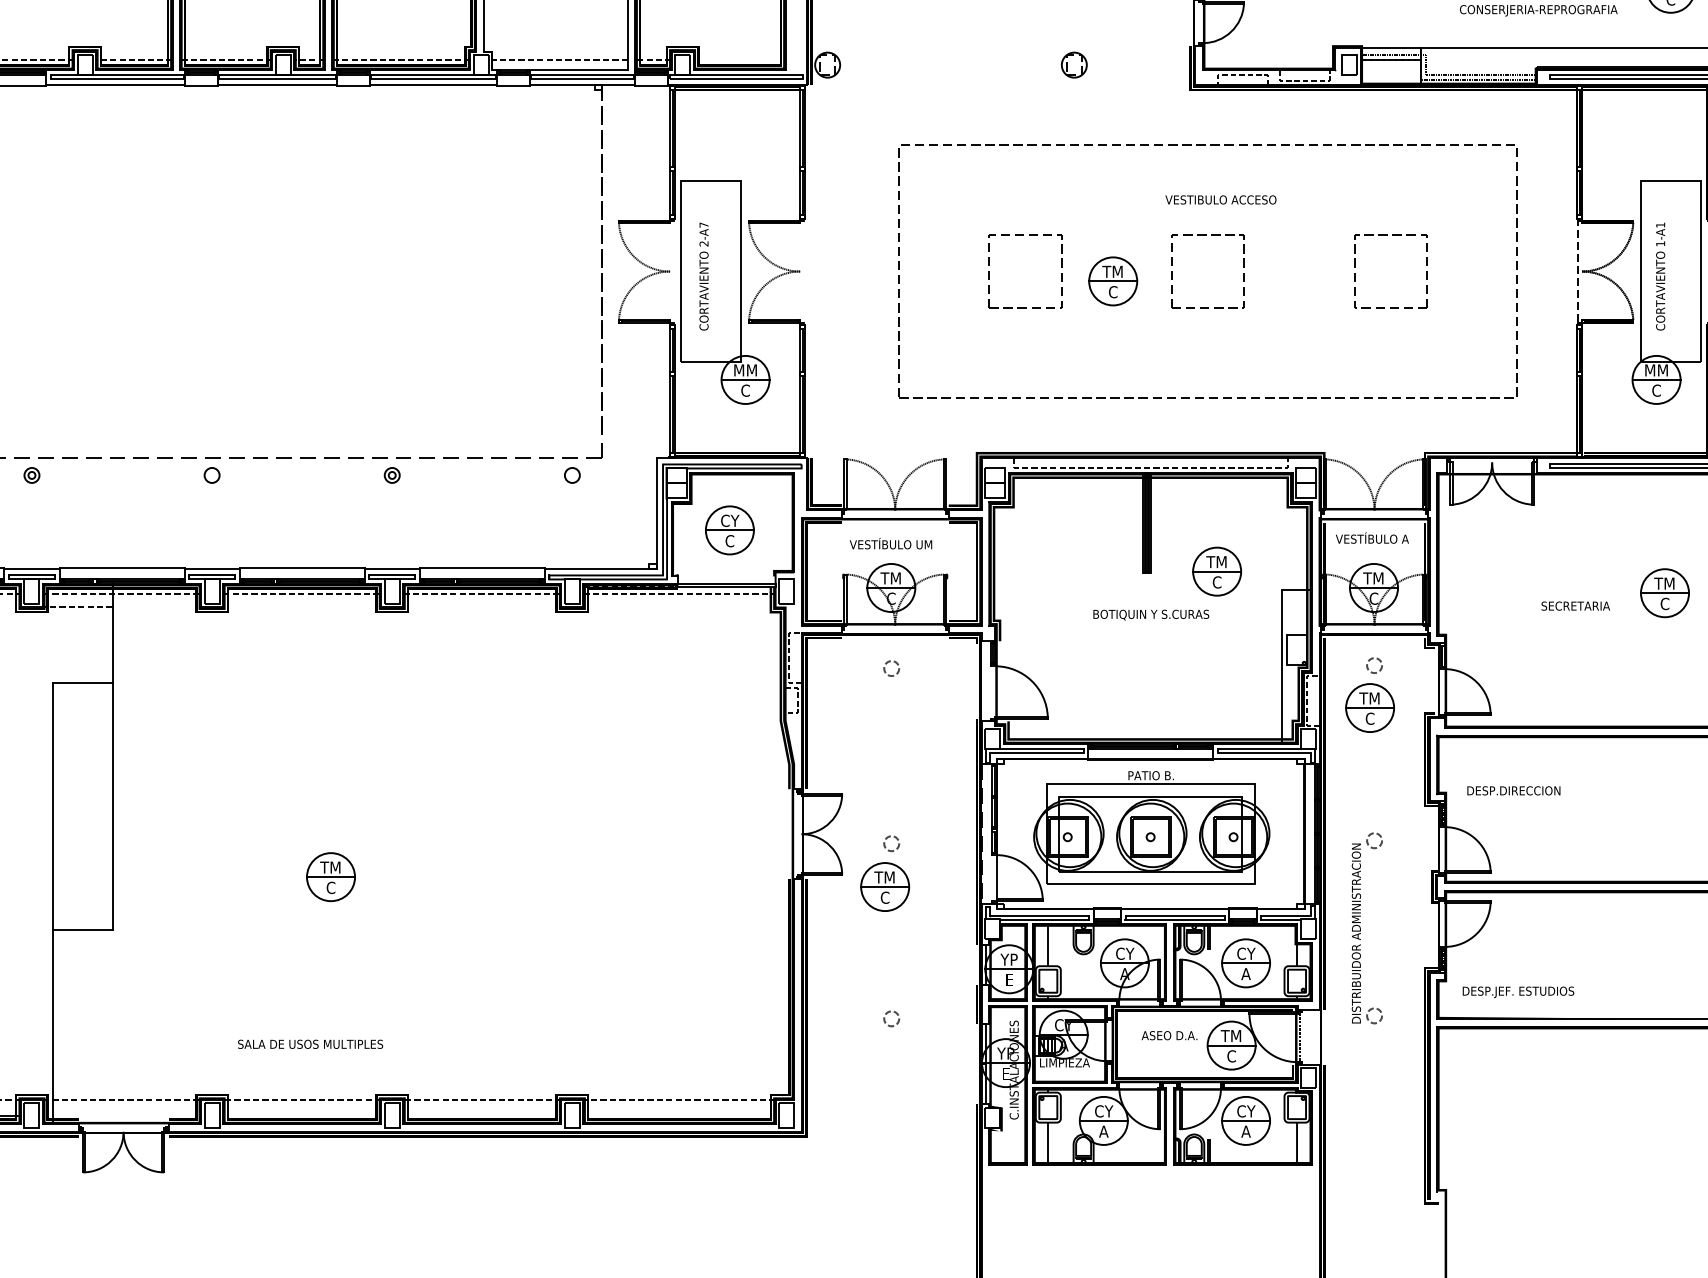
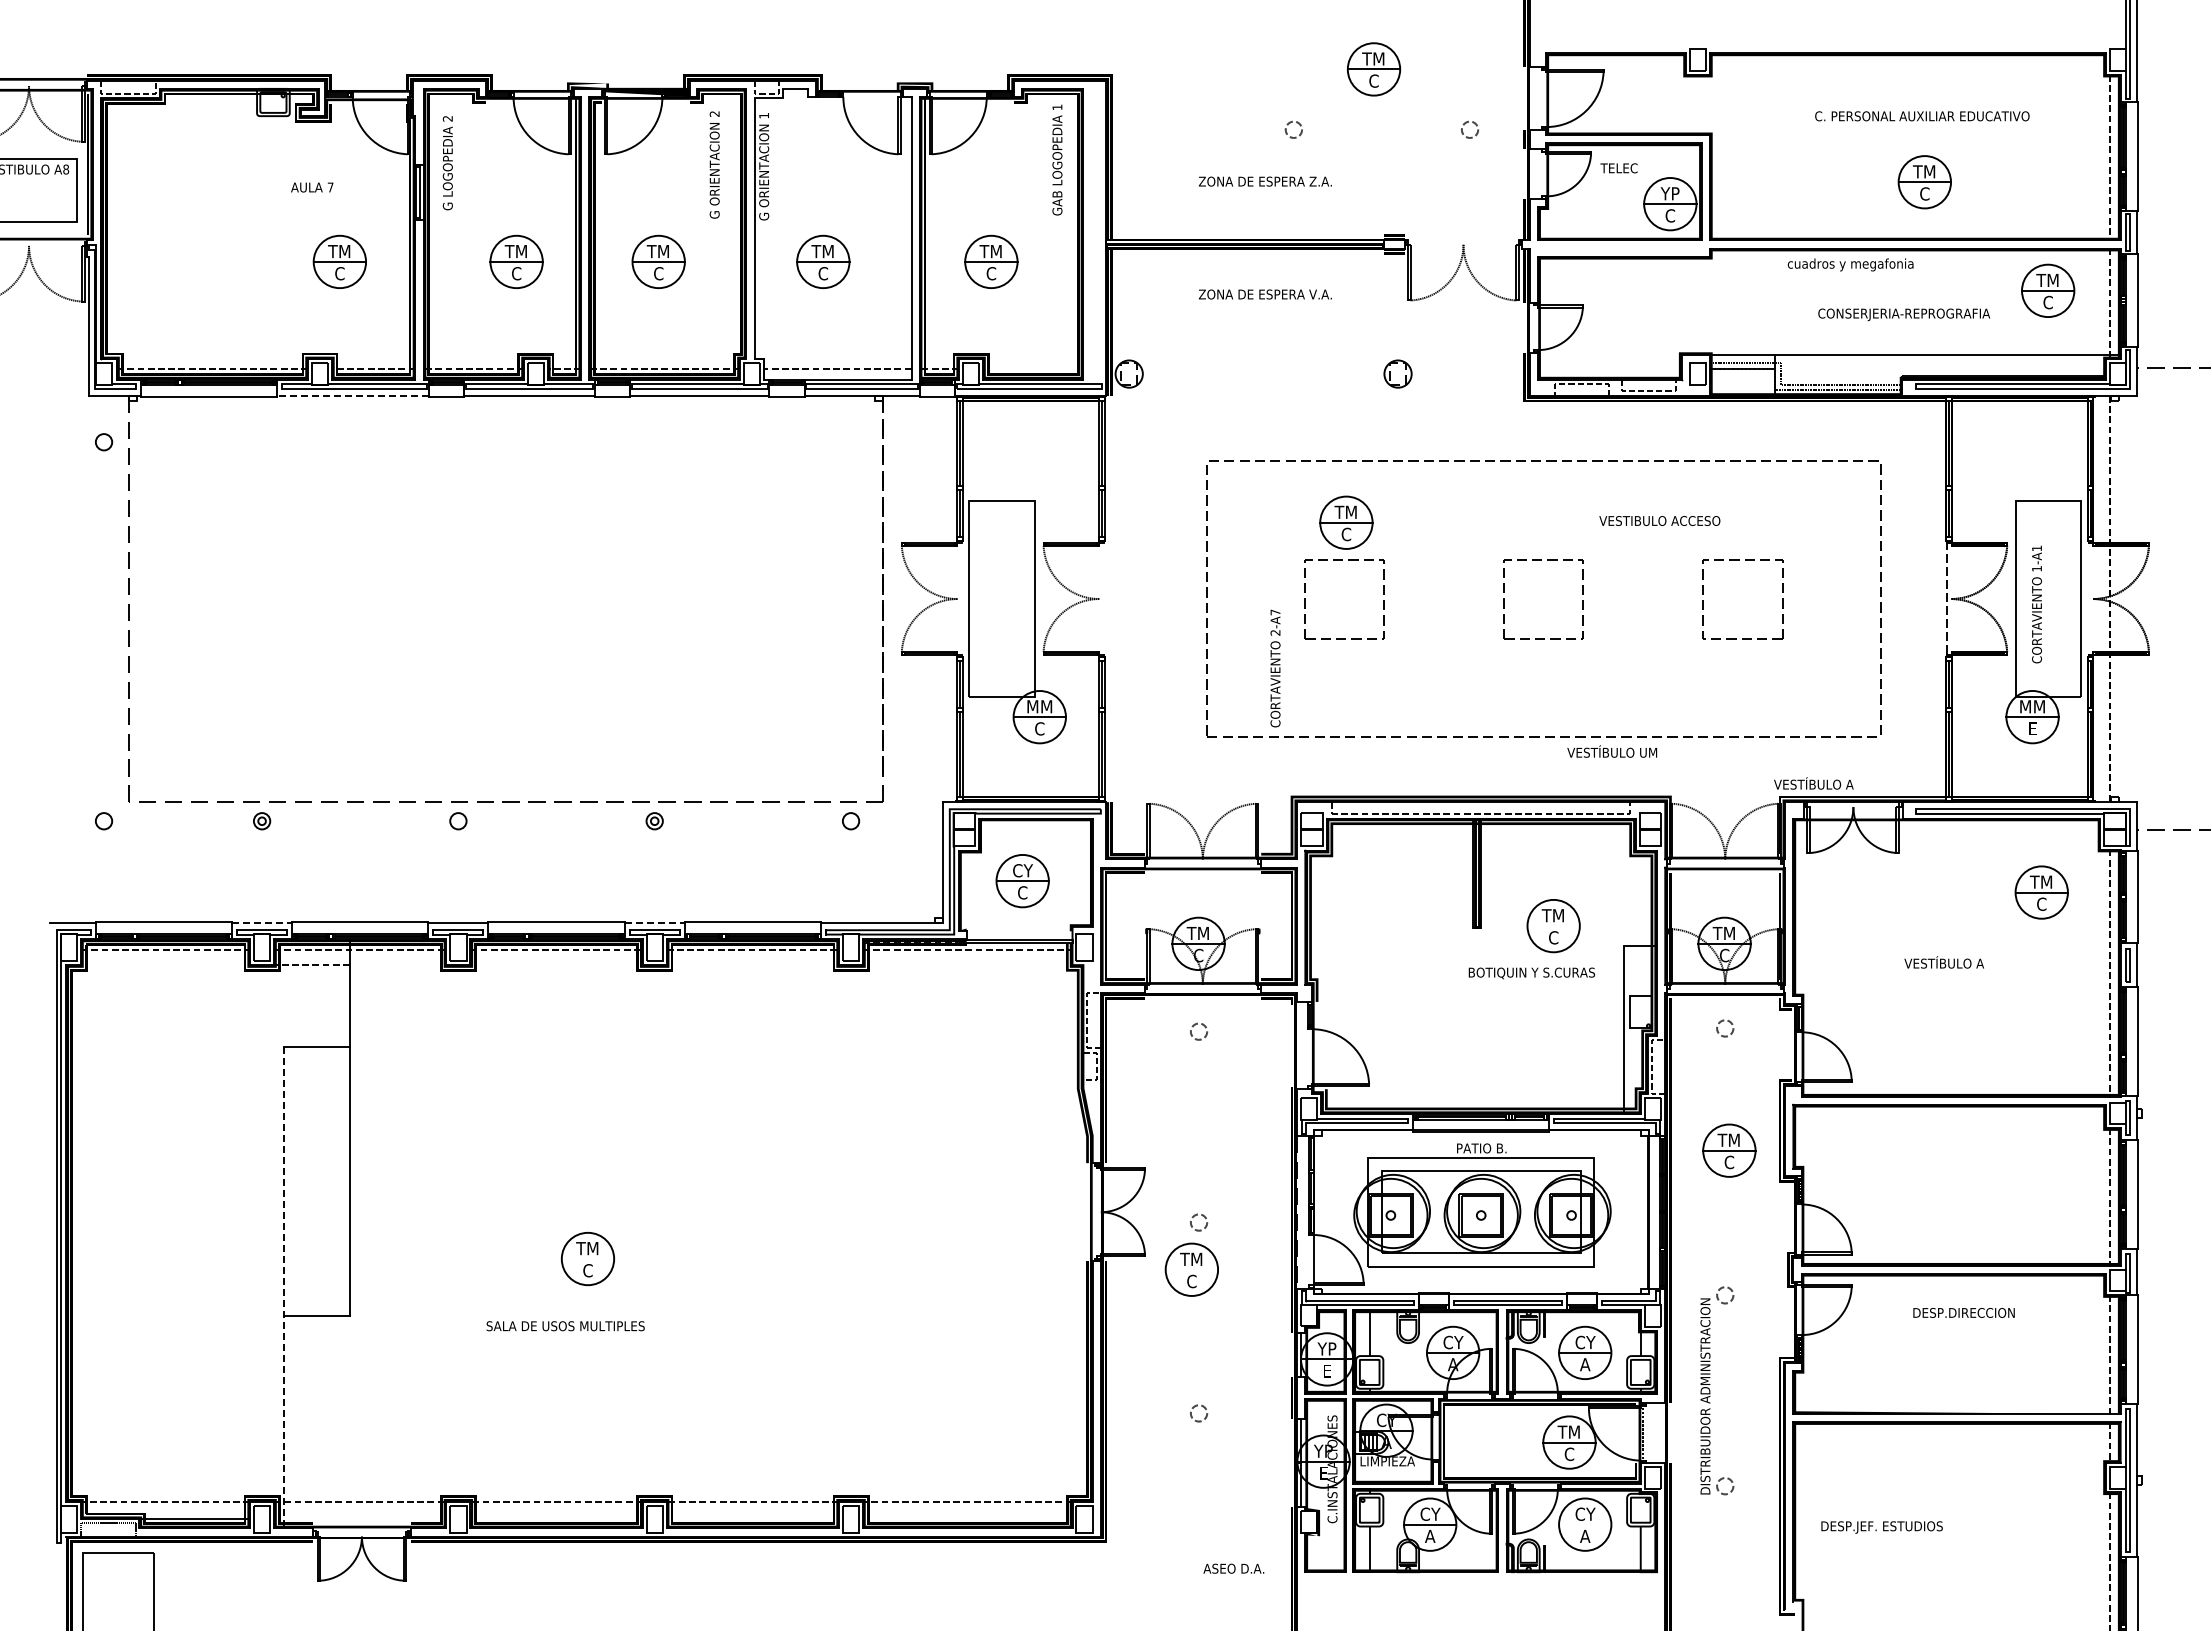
line: (115, 84) -> (353, 395), solid -> dashed
text: (1220, 199) -> (1659, 520), moved
text: (704, 276) -> (1275, 668), moved
part: (1113, 281) -> (1346, 522), moved
text: (1656, 390) -> (2032, 728), C -> E
text: (1372, 538) -> (1813, 783), moved
text: (891, 543) -> (1612, 751), moved
line: (32, 569) -> (262, 923), solid -> dashed
line: (392, 569) -> (654, 923), solid -> dashed
line: (1216, 572) -> (1553, 926), removed
part: (1664, 593) -> (2041, 892), moved
text: (1575, 605) -> (1944, 962), SECRETARIA -> VESTÍBULO A
text: (1150, 615) -> (1531, 973), moved
part: (1370, 707) -> (1729, 1150), moved
text: (1513, 790) -> (1963, 1312), moved
line: (330, 877) -> (587, 1259), removed
line: (884, 886) -> (1191, 1269), removed
line: (52, 903) -> (284, 1287), solid -> dashed
part: (1361, 928) -> (1710, 1390), moved
text: (1517, 992) -> (1881, 1527), moved
text: (1169, 1035) -> (1233, 1568), moved
text: (310, 1044) -> (565, 1326), moved
line: (1246, 1120) -> (1585, 1524), removed

